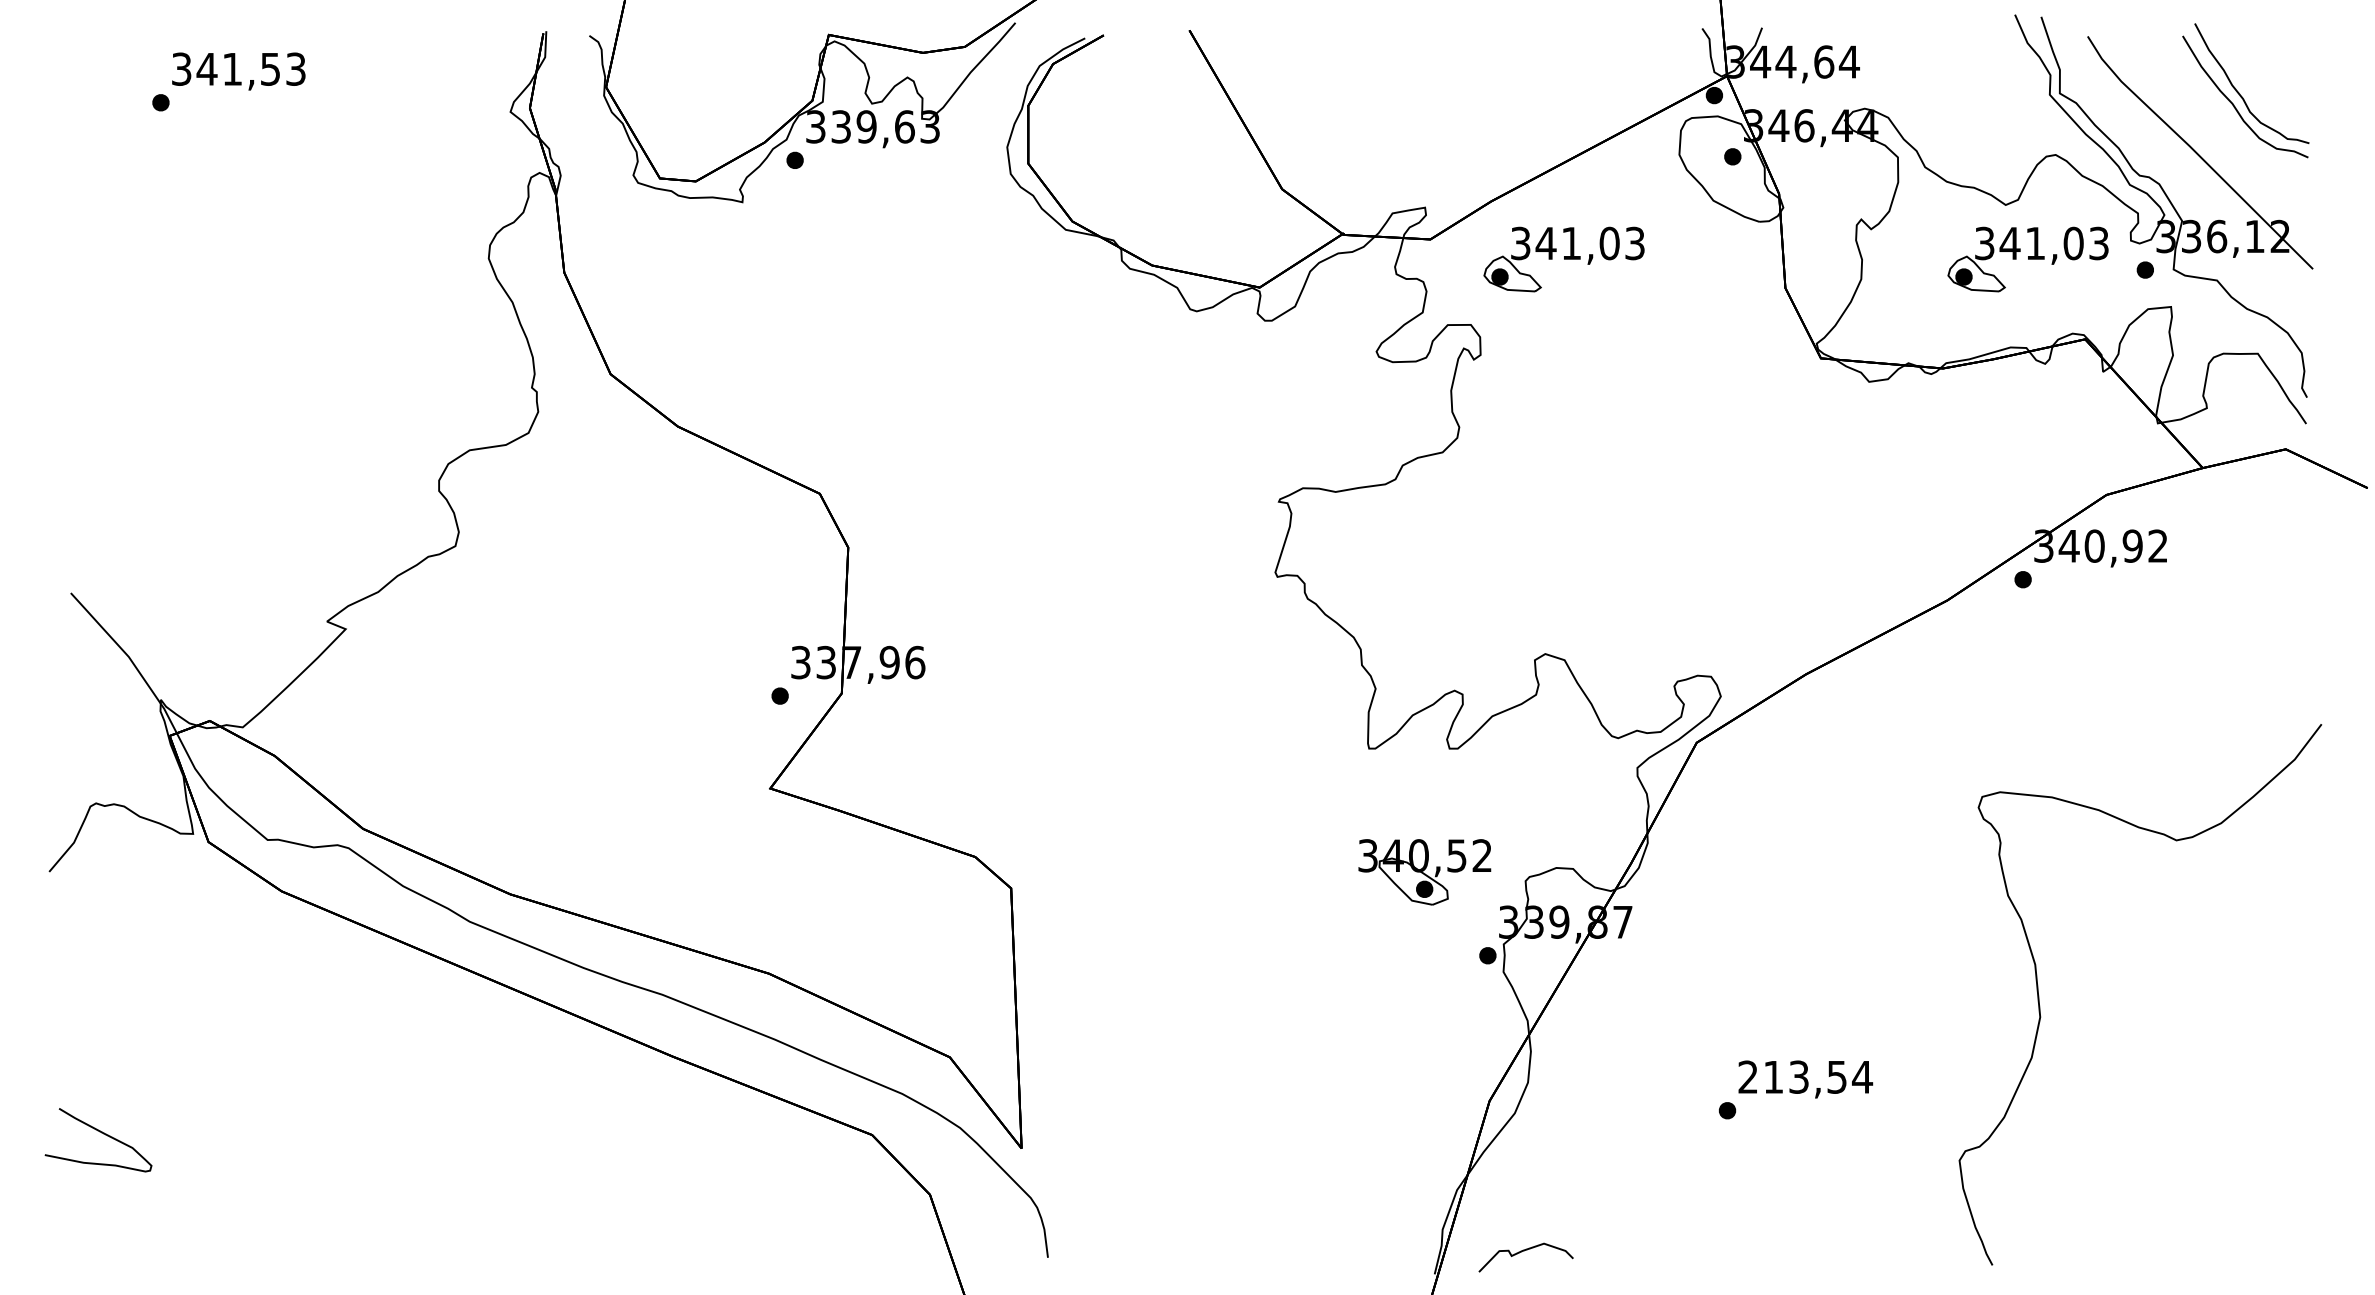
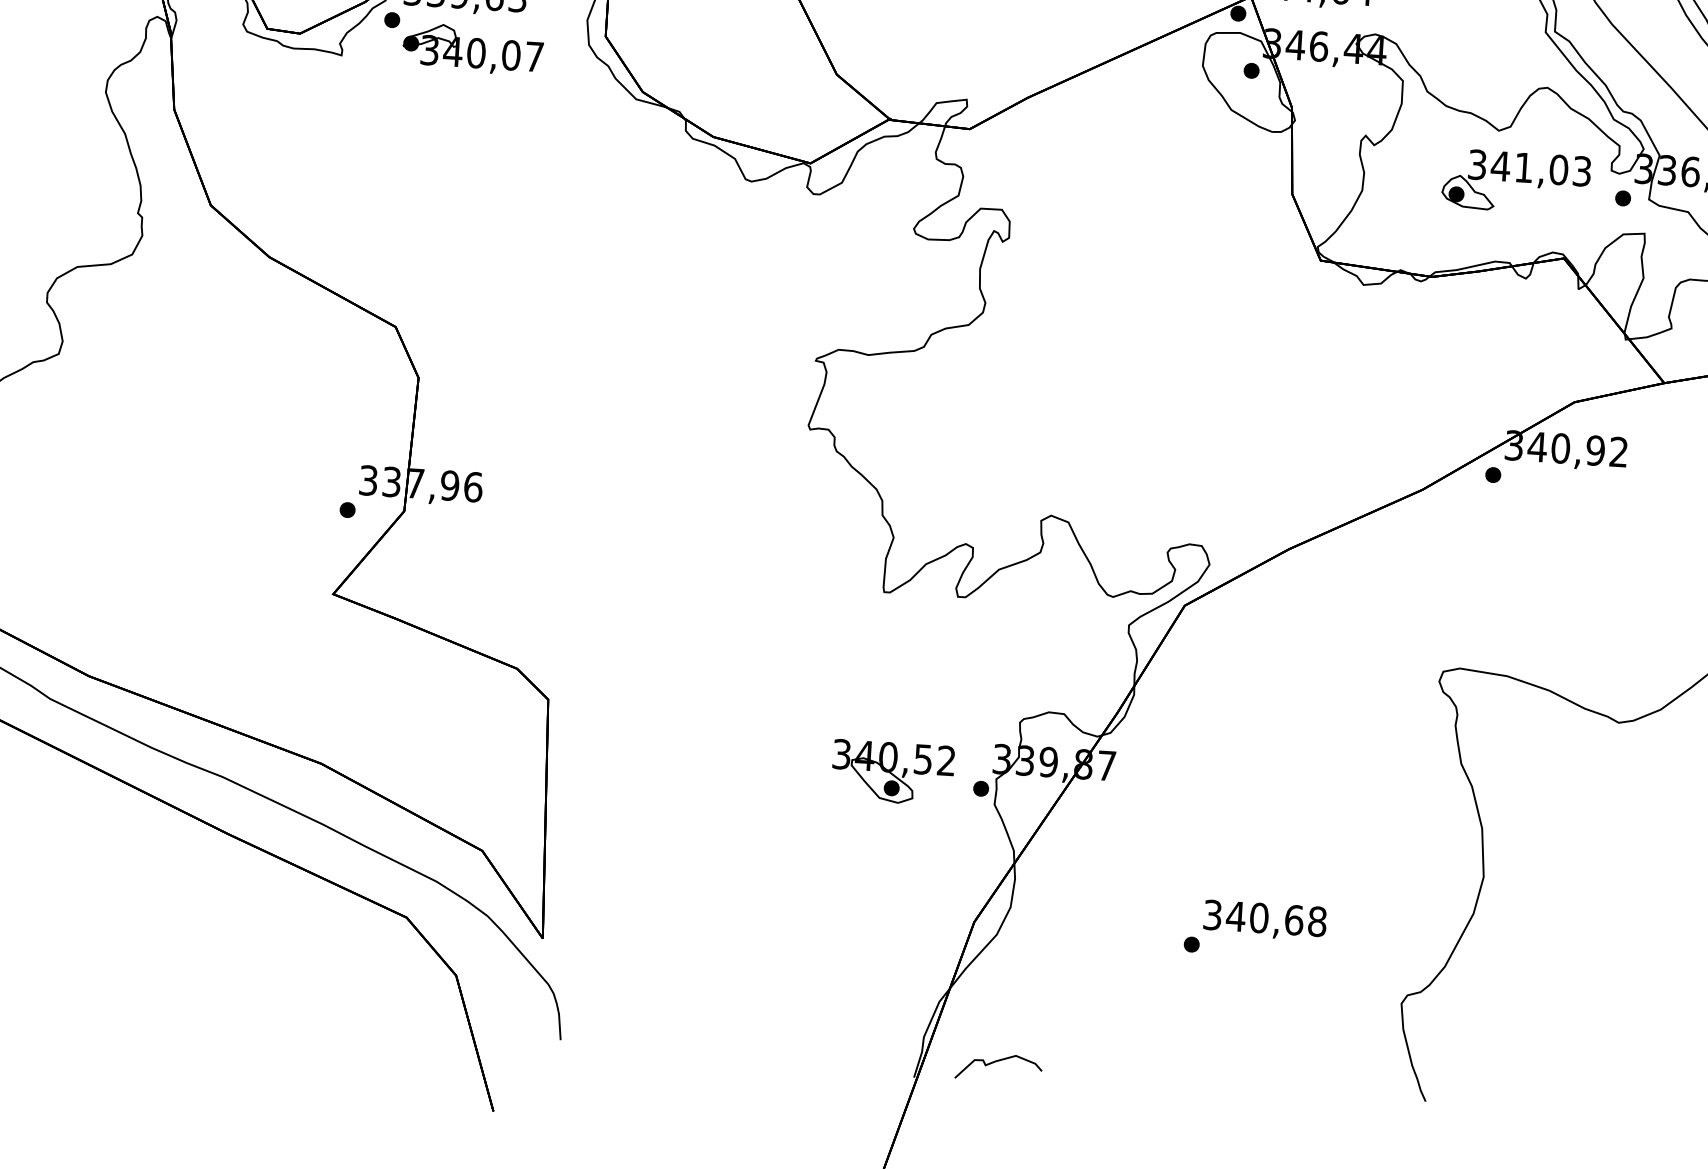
part: (884, 186) -> (472, 49), added
part: (1563, 259) -> (1090, 155), removed
part: (1424, 872) -> (892, 772), moved
text: (1805, 1076) -> (1265, 917), 213,54 -> 340,68

